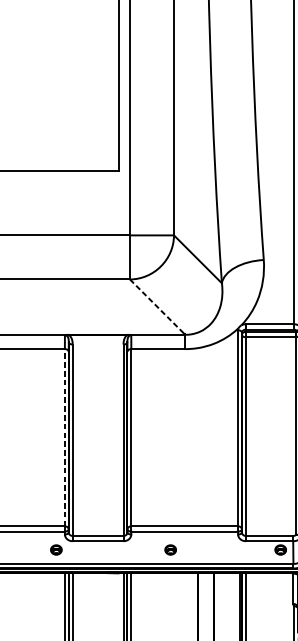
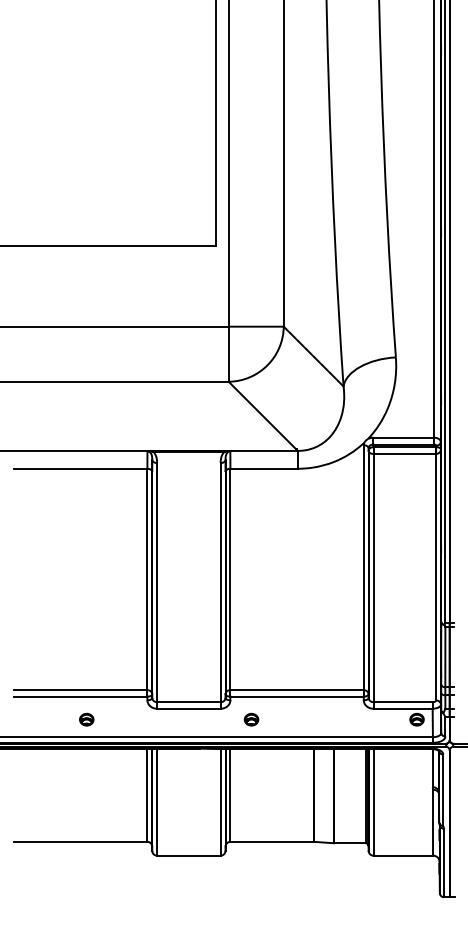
line: (157, 306) -> (262, 415), dashed -> solid
line: (64, 437) -> (147, 579), dashed -> solid
part: (56, 549) -> (86, 719), moved
part: (170, 549) -> (251, 719), moved

